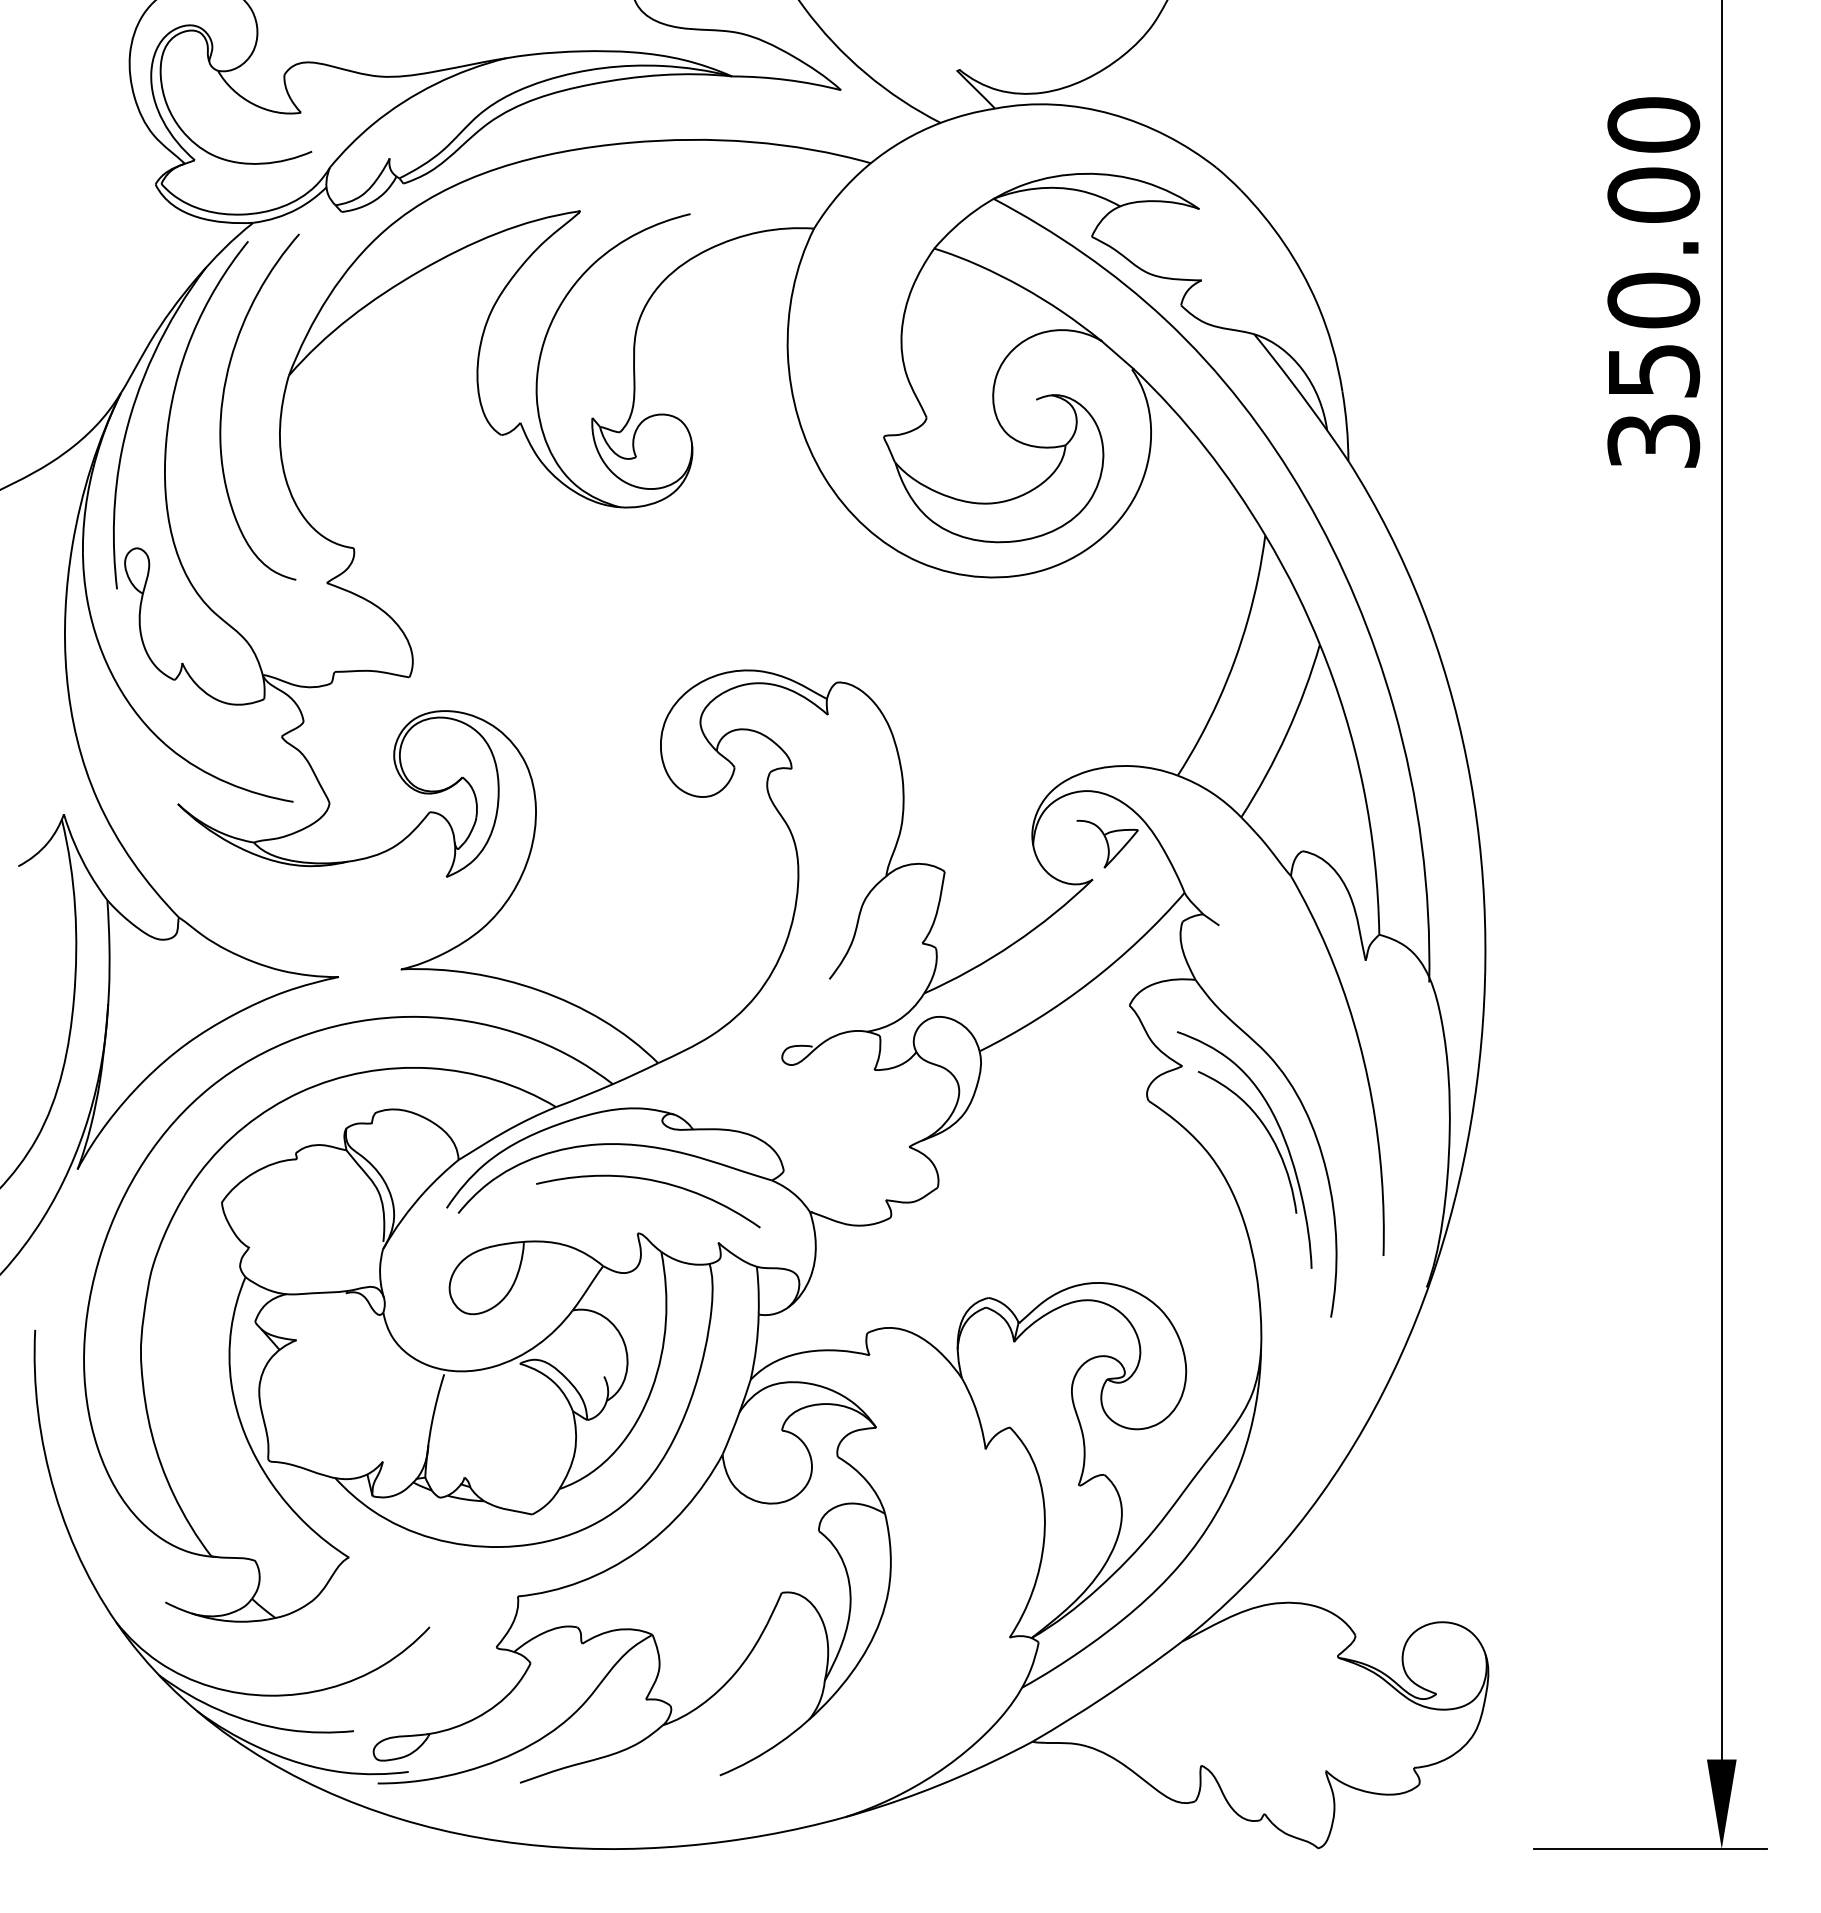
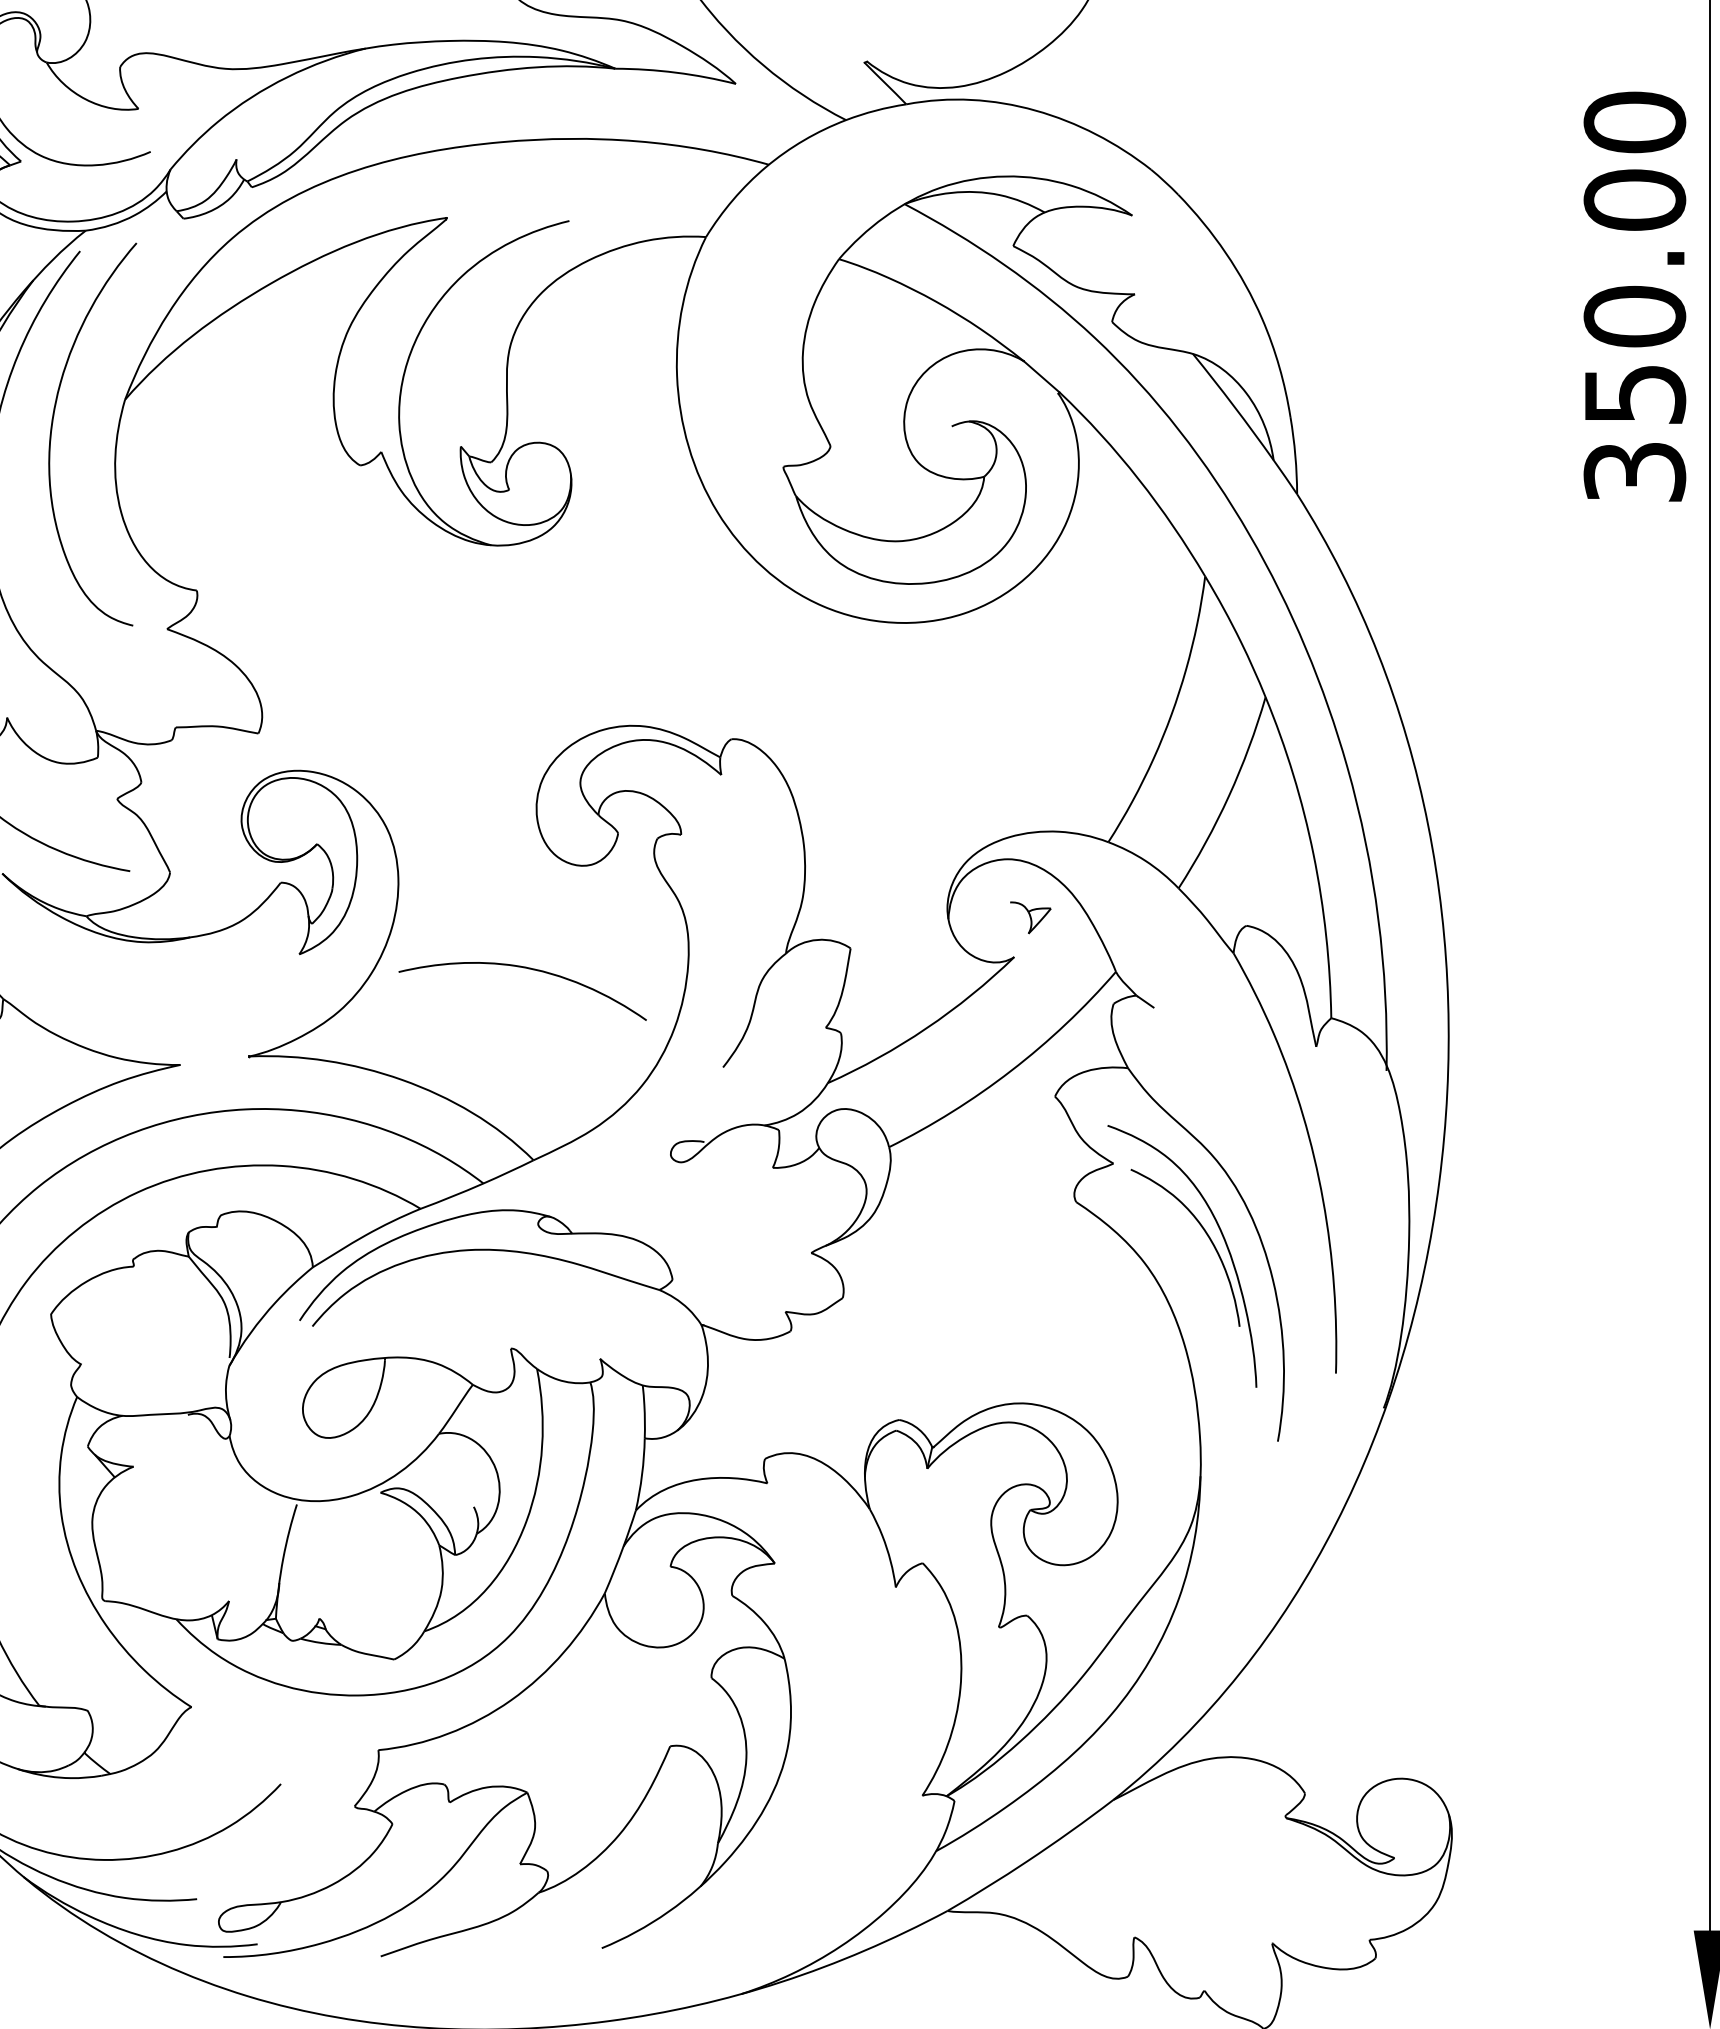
part: (1107, 843) -> (1030, 917), size x0.6
curve: (652, 1181) -> (527, 969), moved

